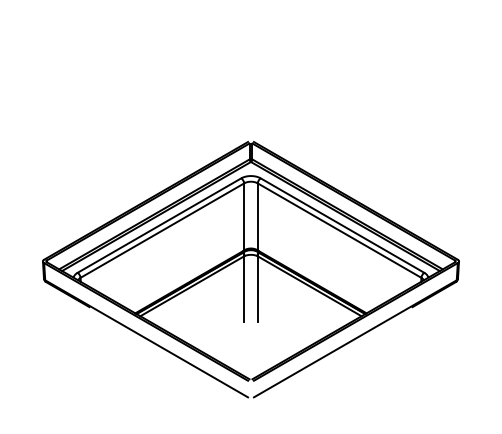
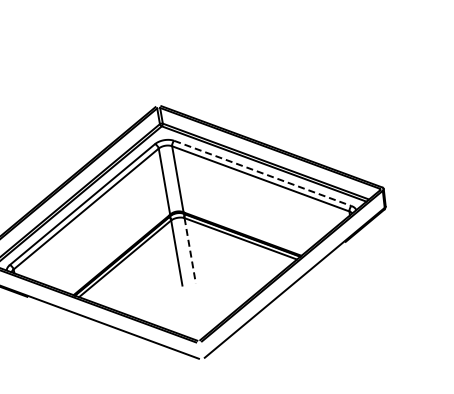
line: (342, 225) -> (262, 173), solid -> dashed
line: (257, 289) -> (189, 250), solid -> dashed

